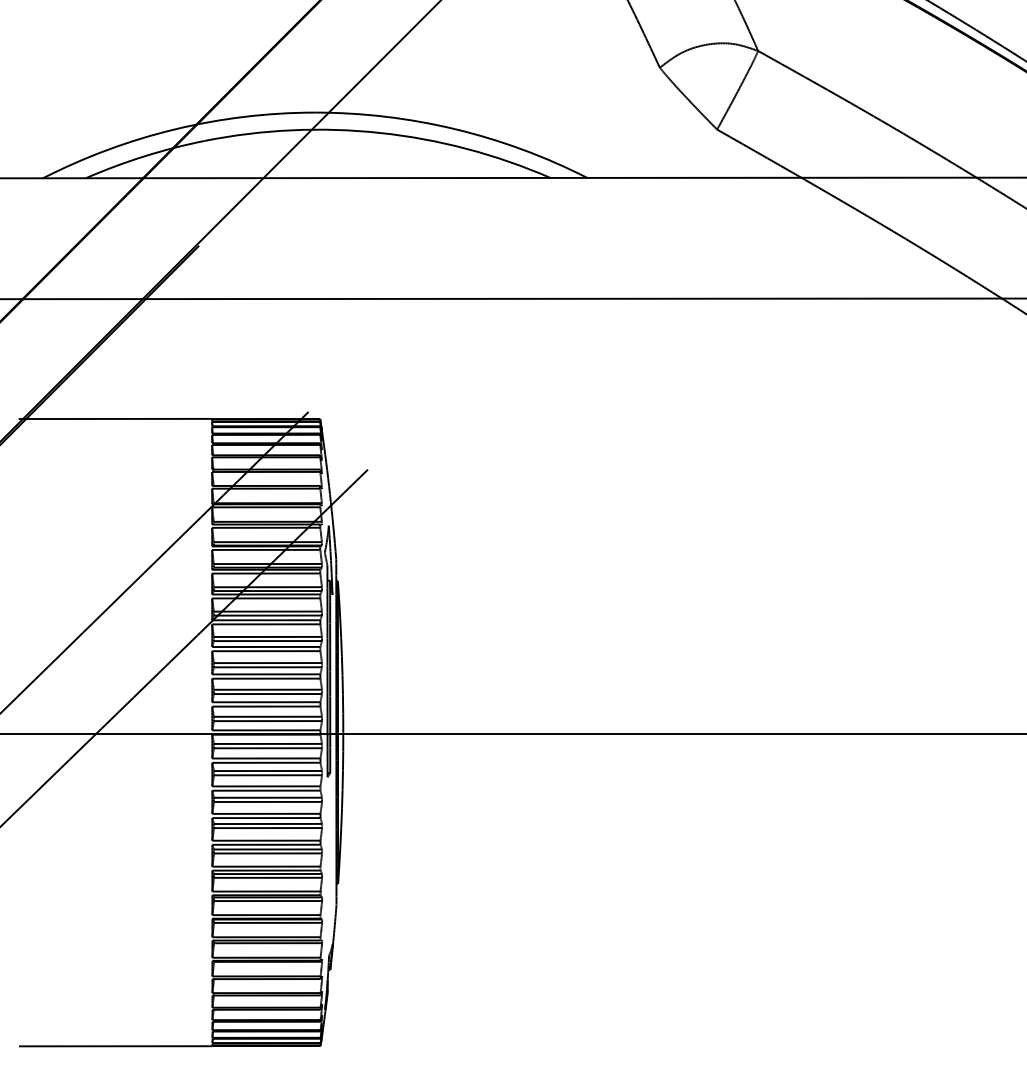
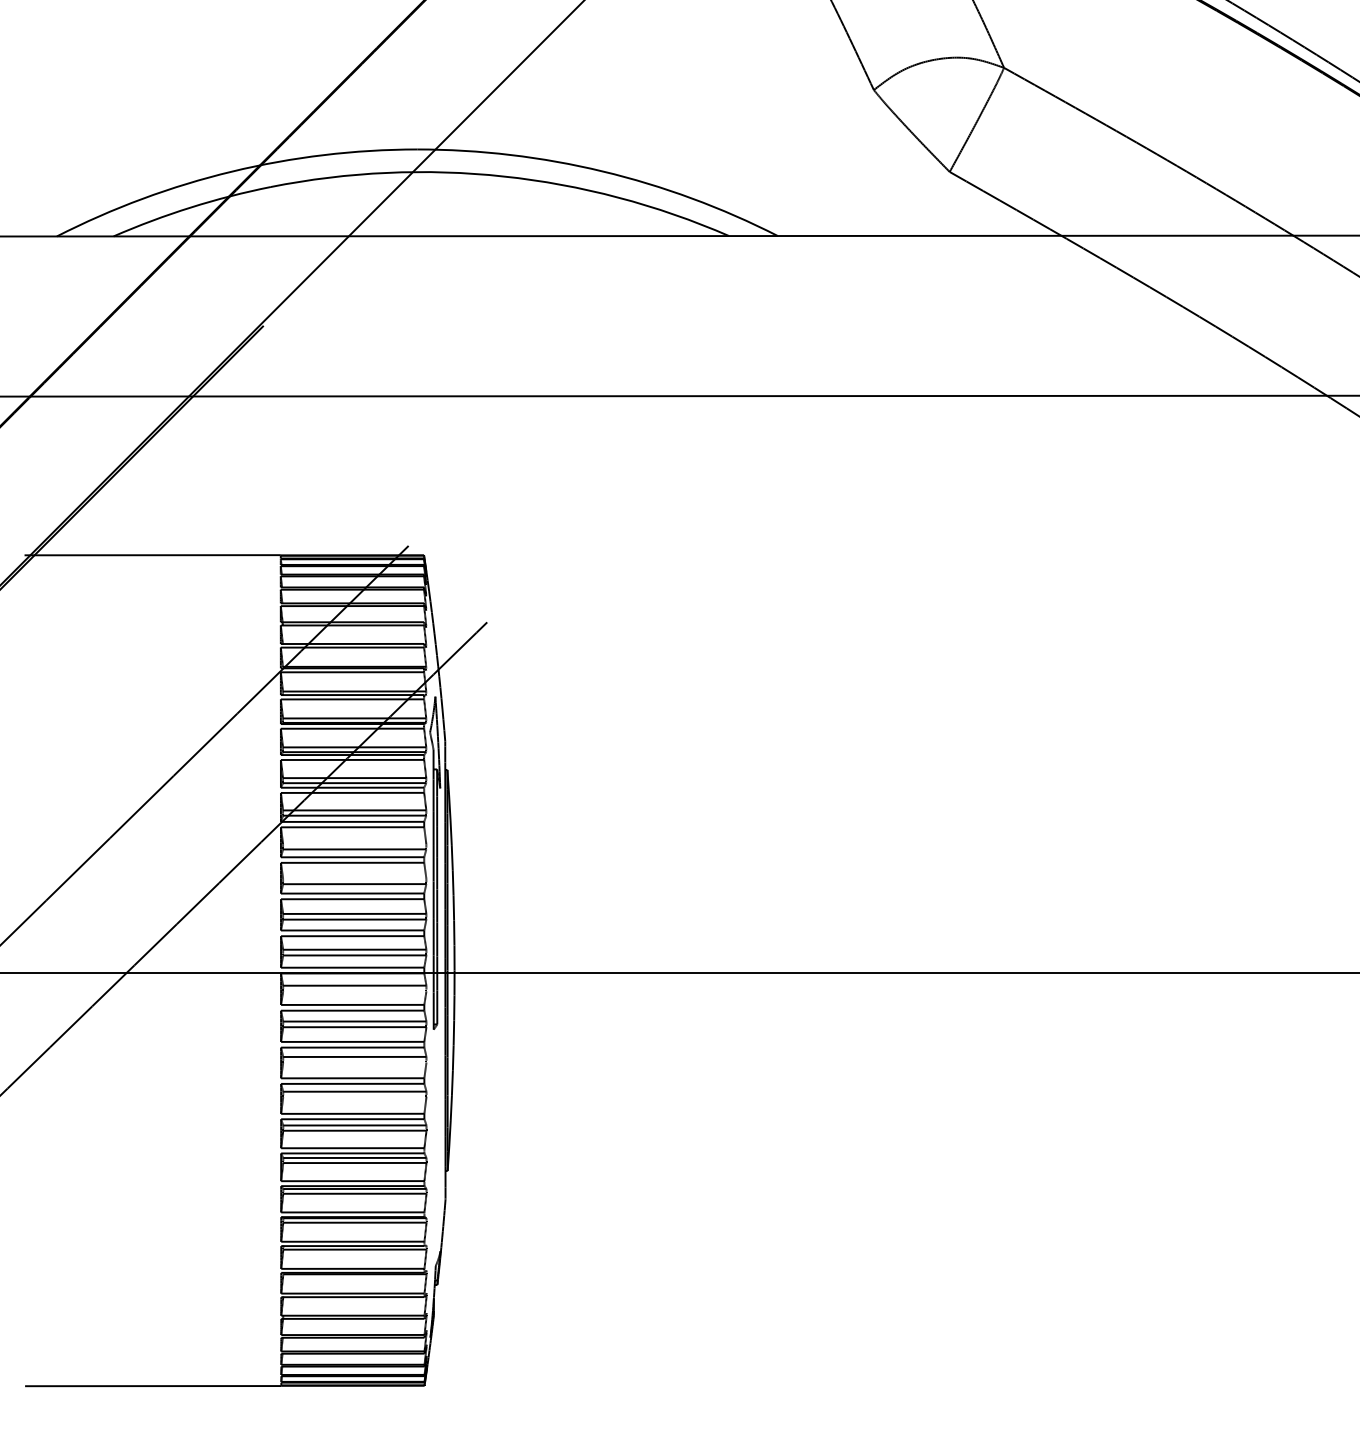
line: (267, 636) -> (354, 843), removed
line: (267, 663) -> (354, 878), removed
line: (267, 748) -> (354, 991), removed
line: (267, 801) -> (354, 1062), removed
line: (267, 828) -> (354, 1097), removed

